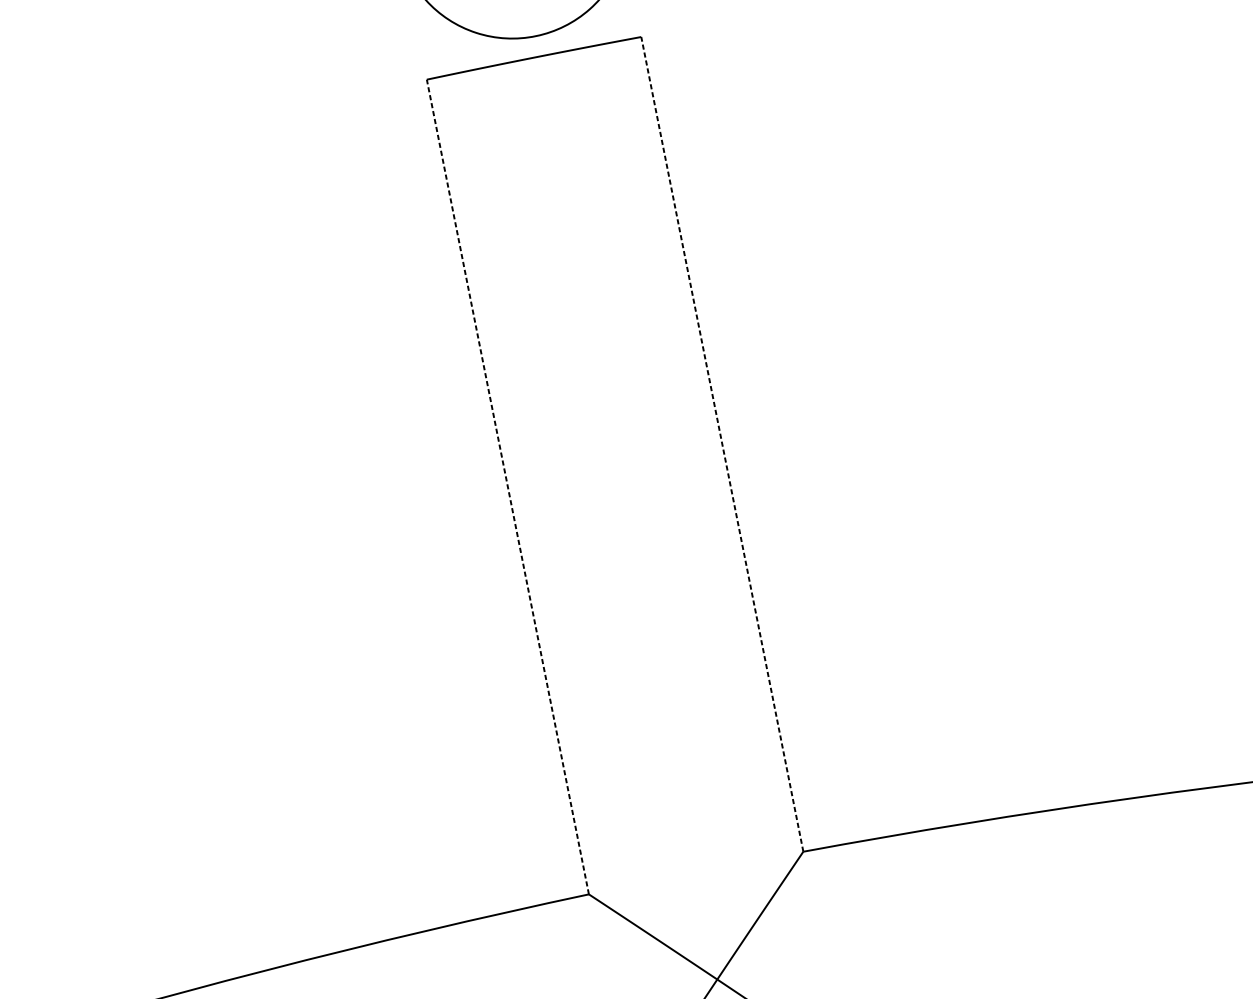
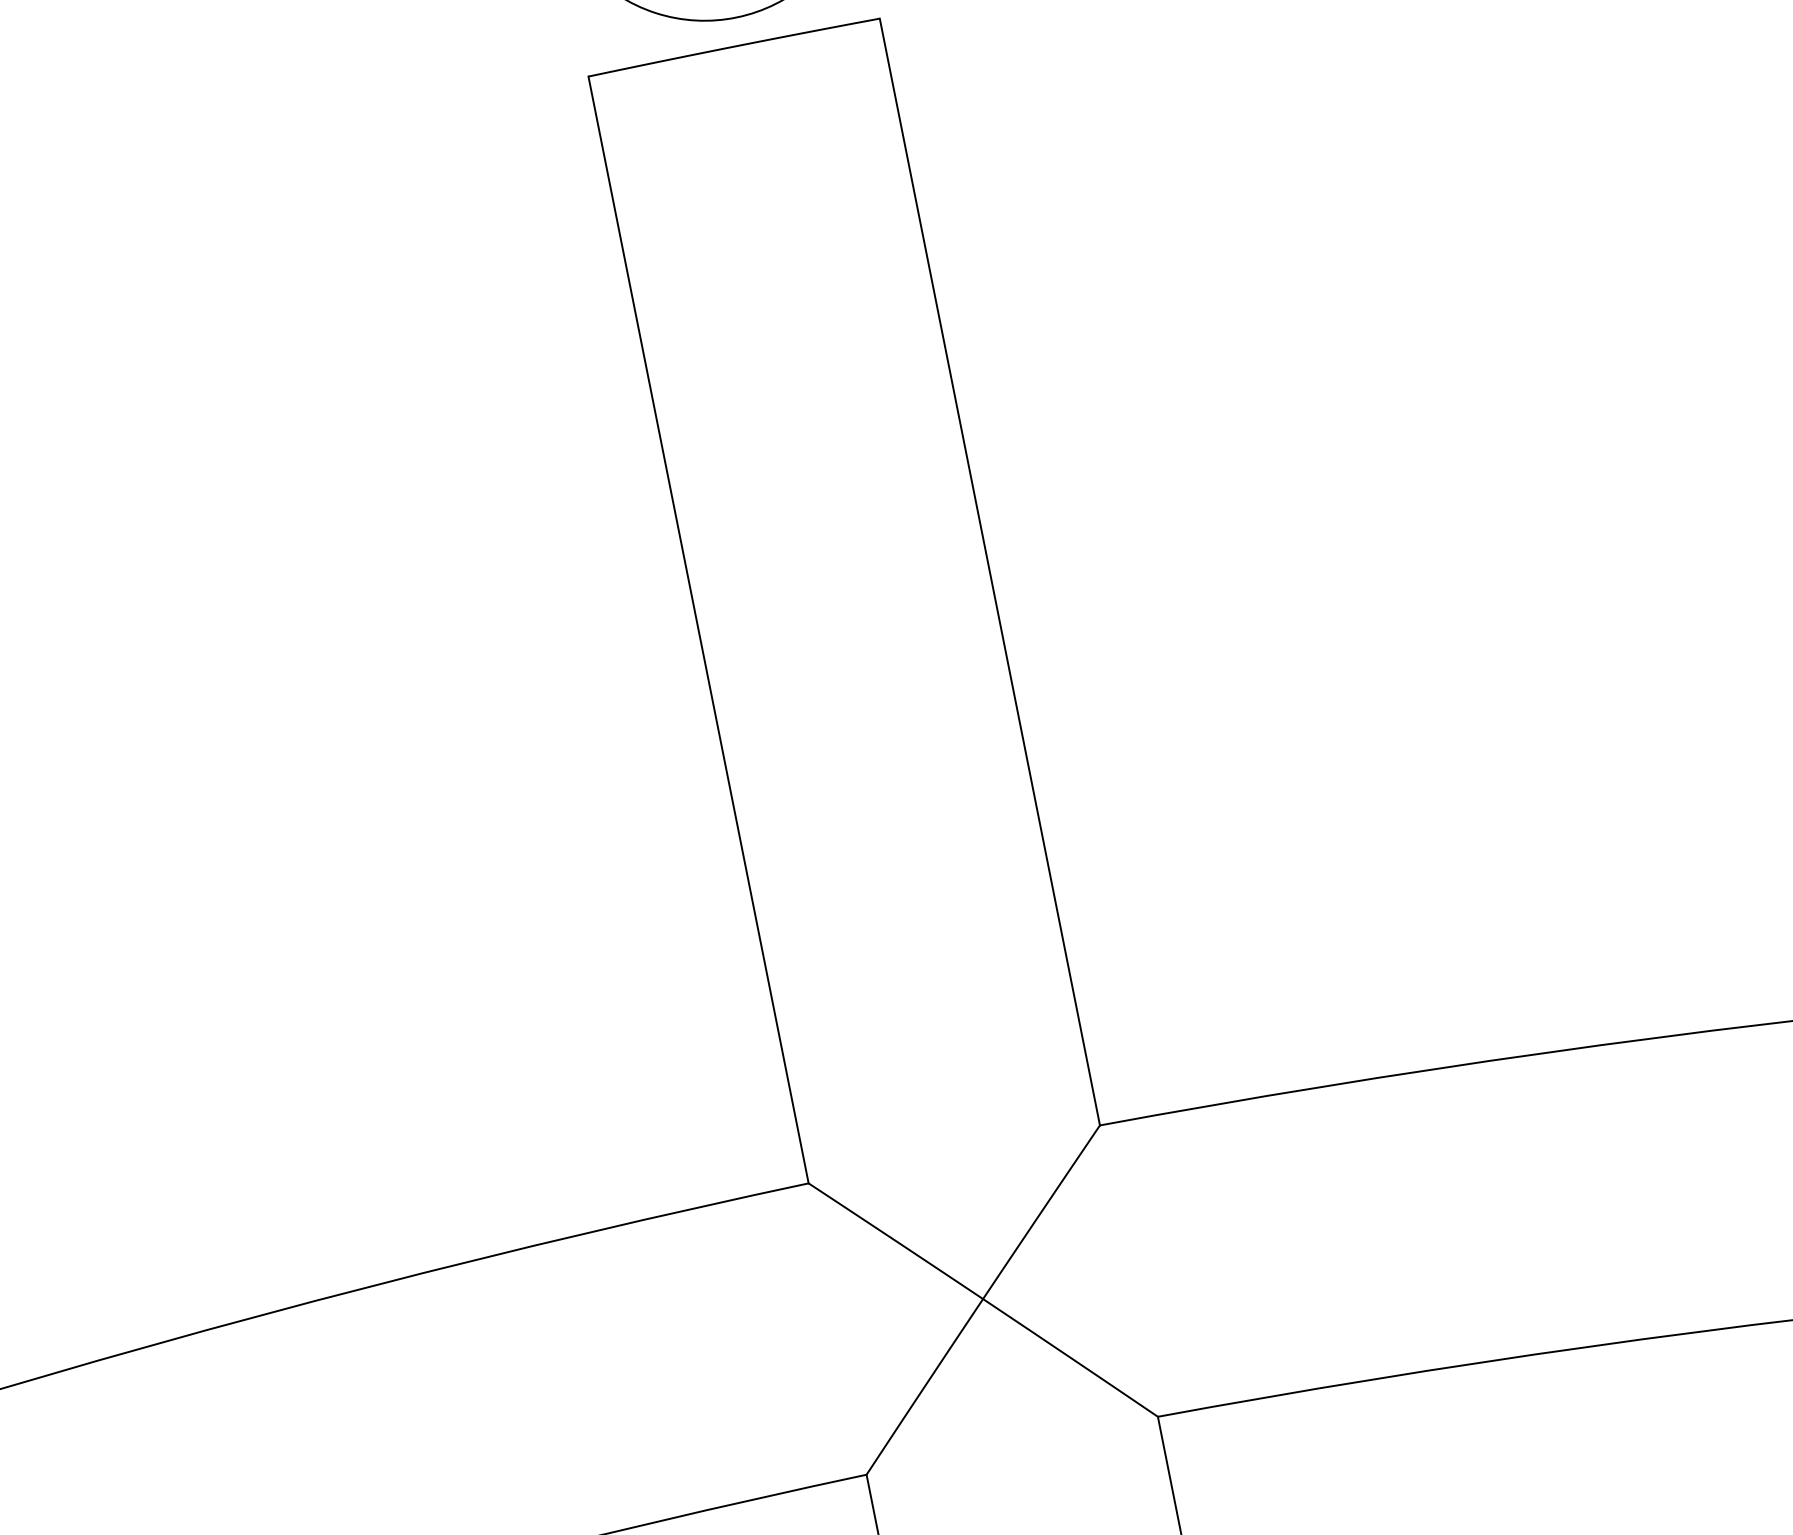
line: (722, 443) -> (989, 571), dashed -> solid
line: (507, 486) -> (698, 629), dashed -> solid

